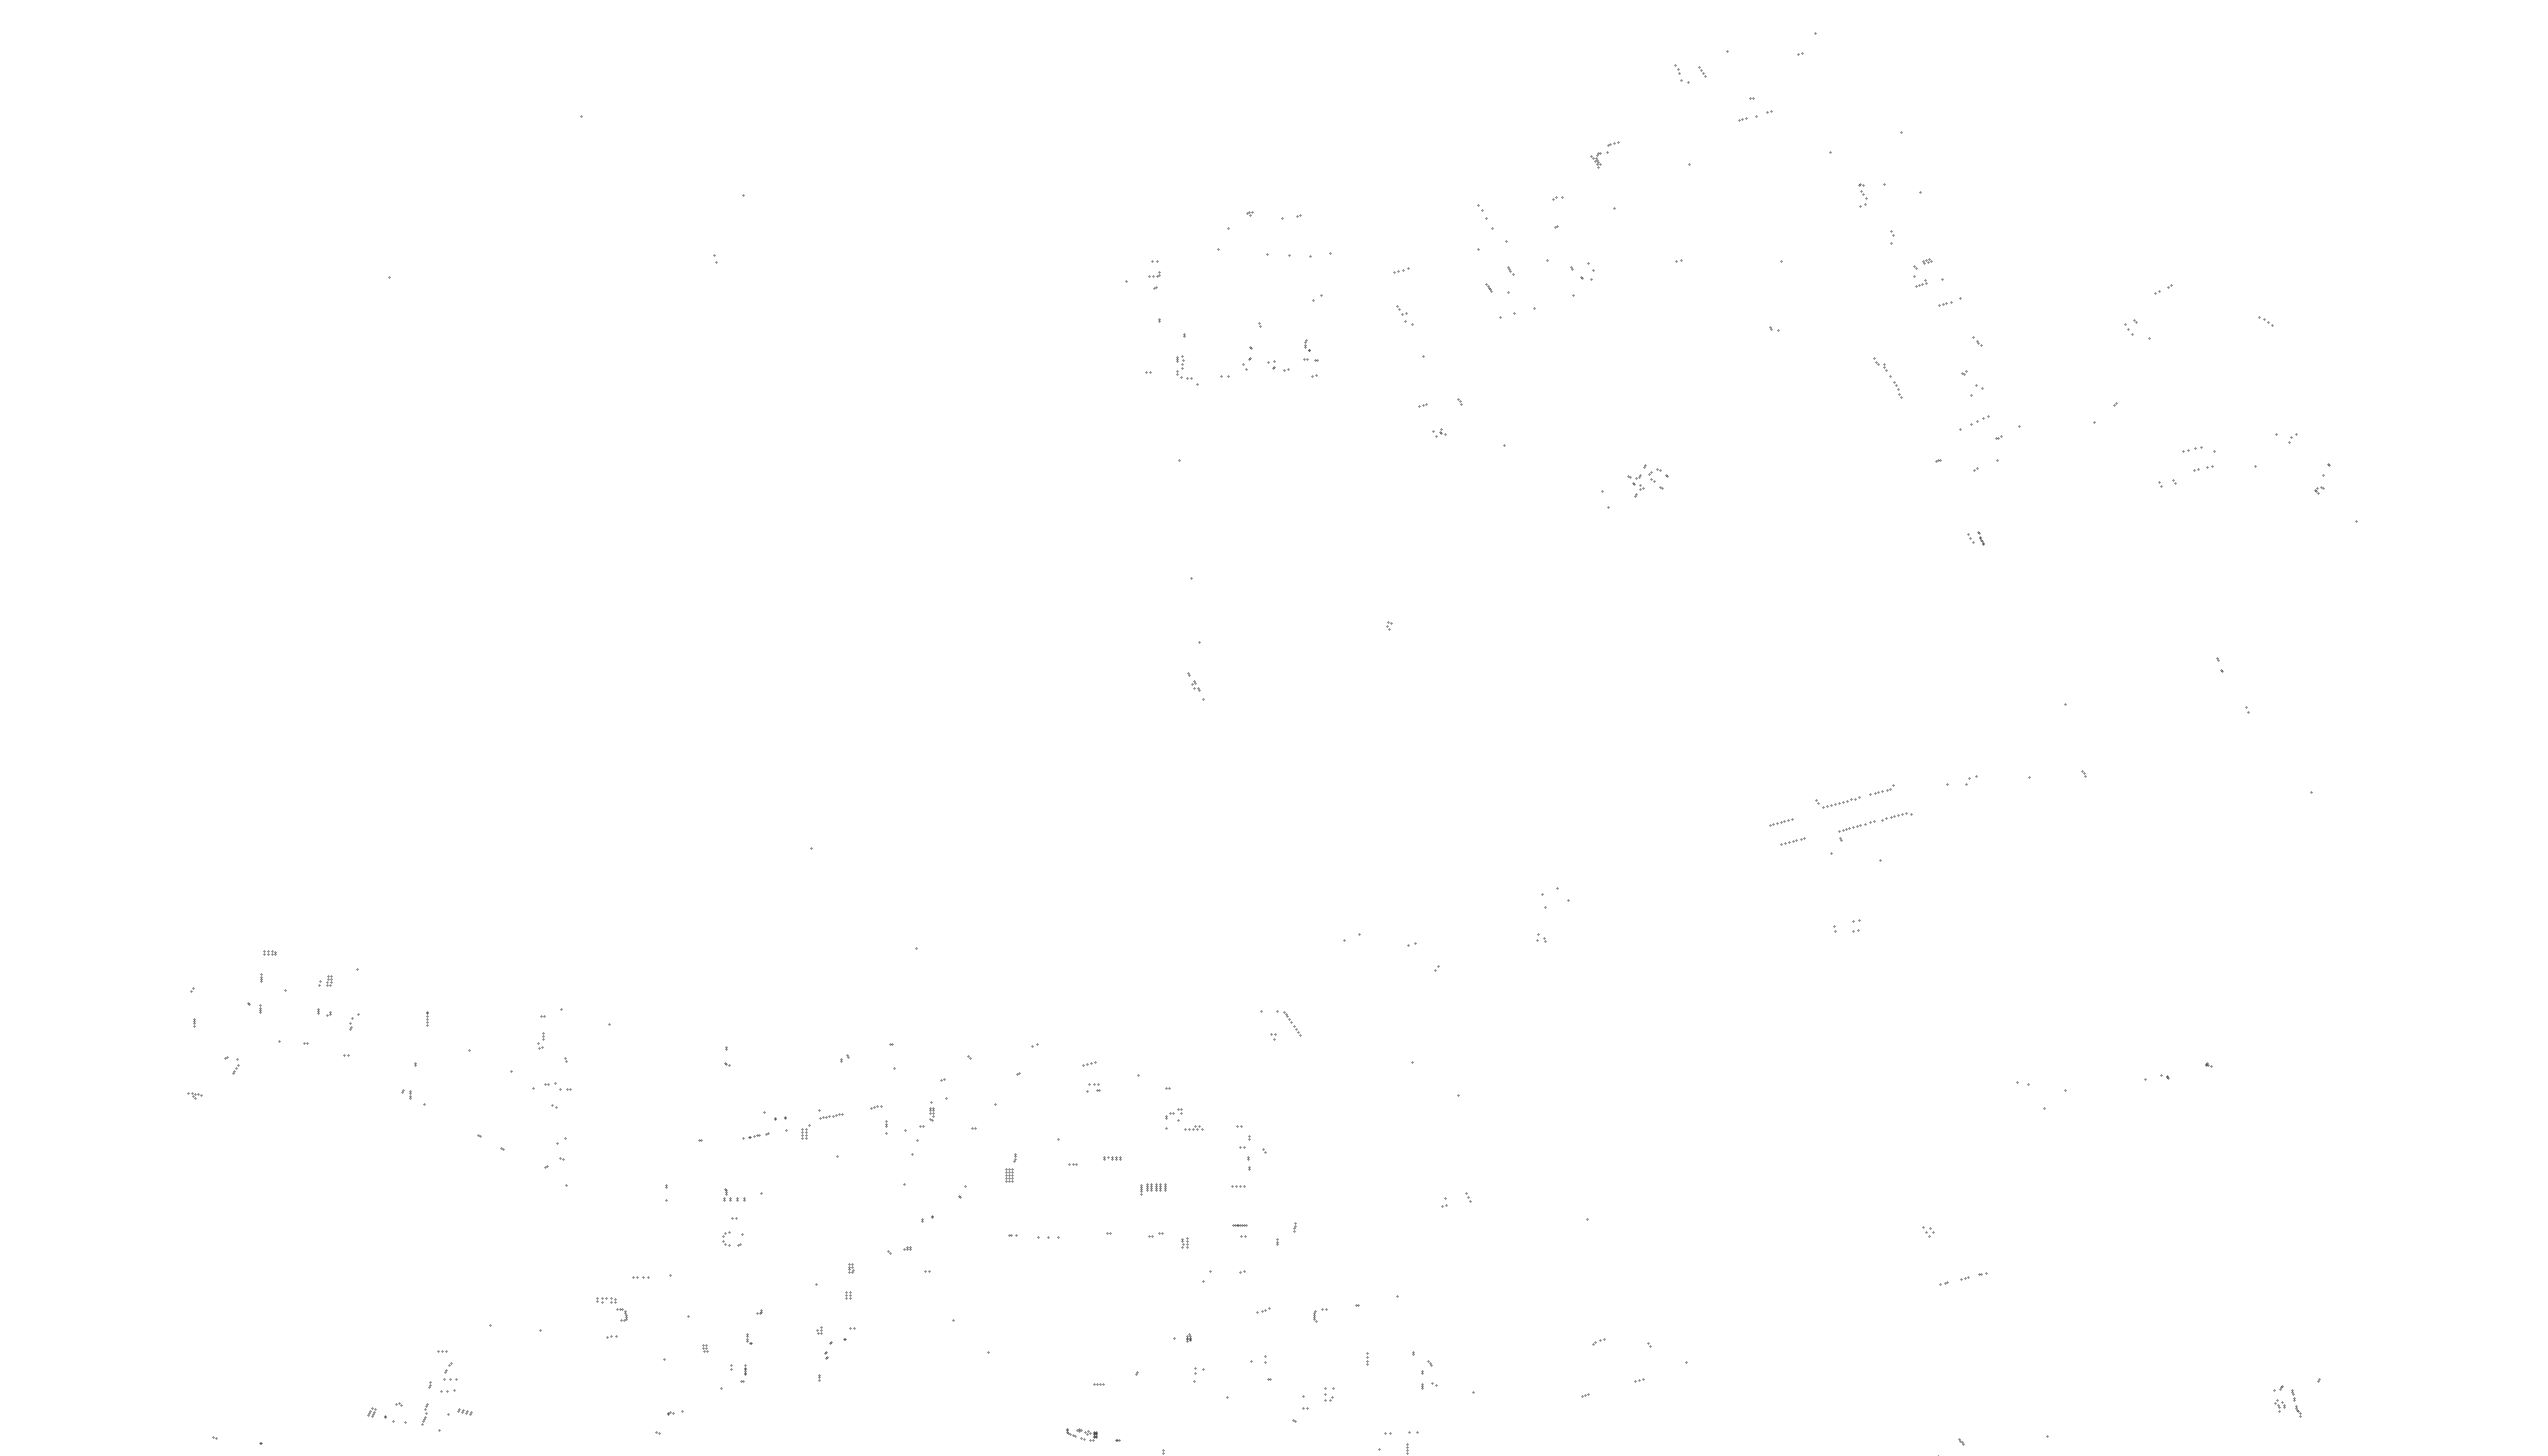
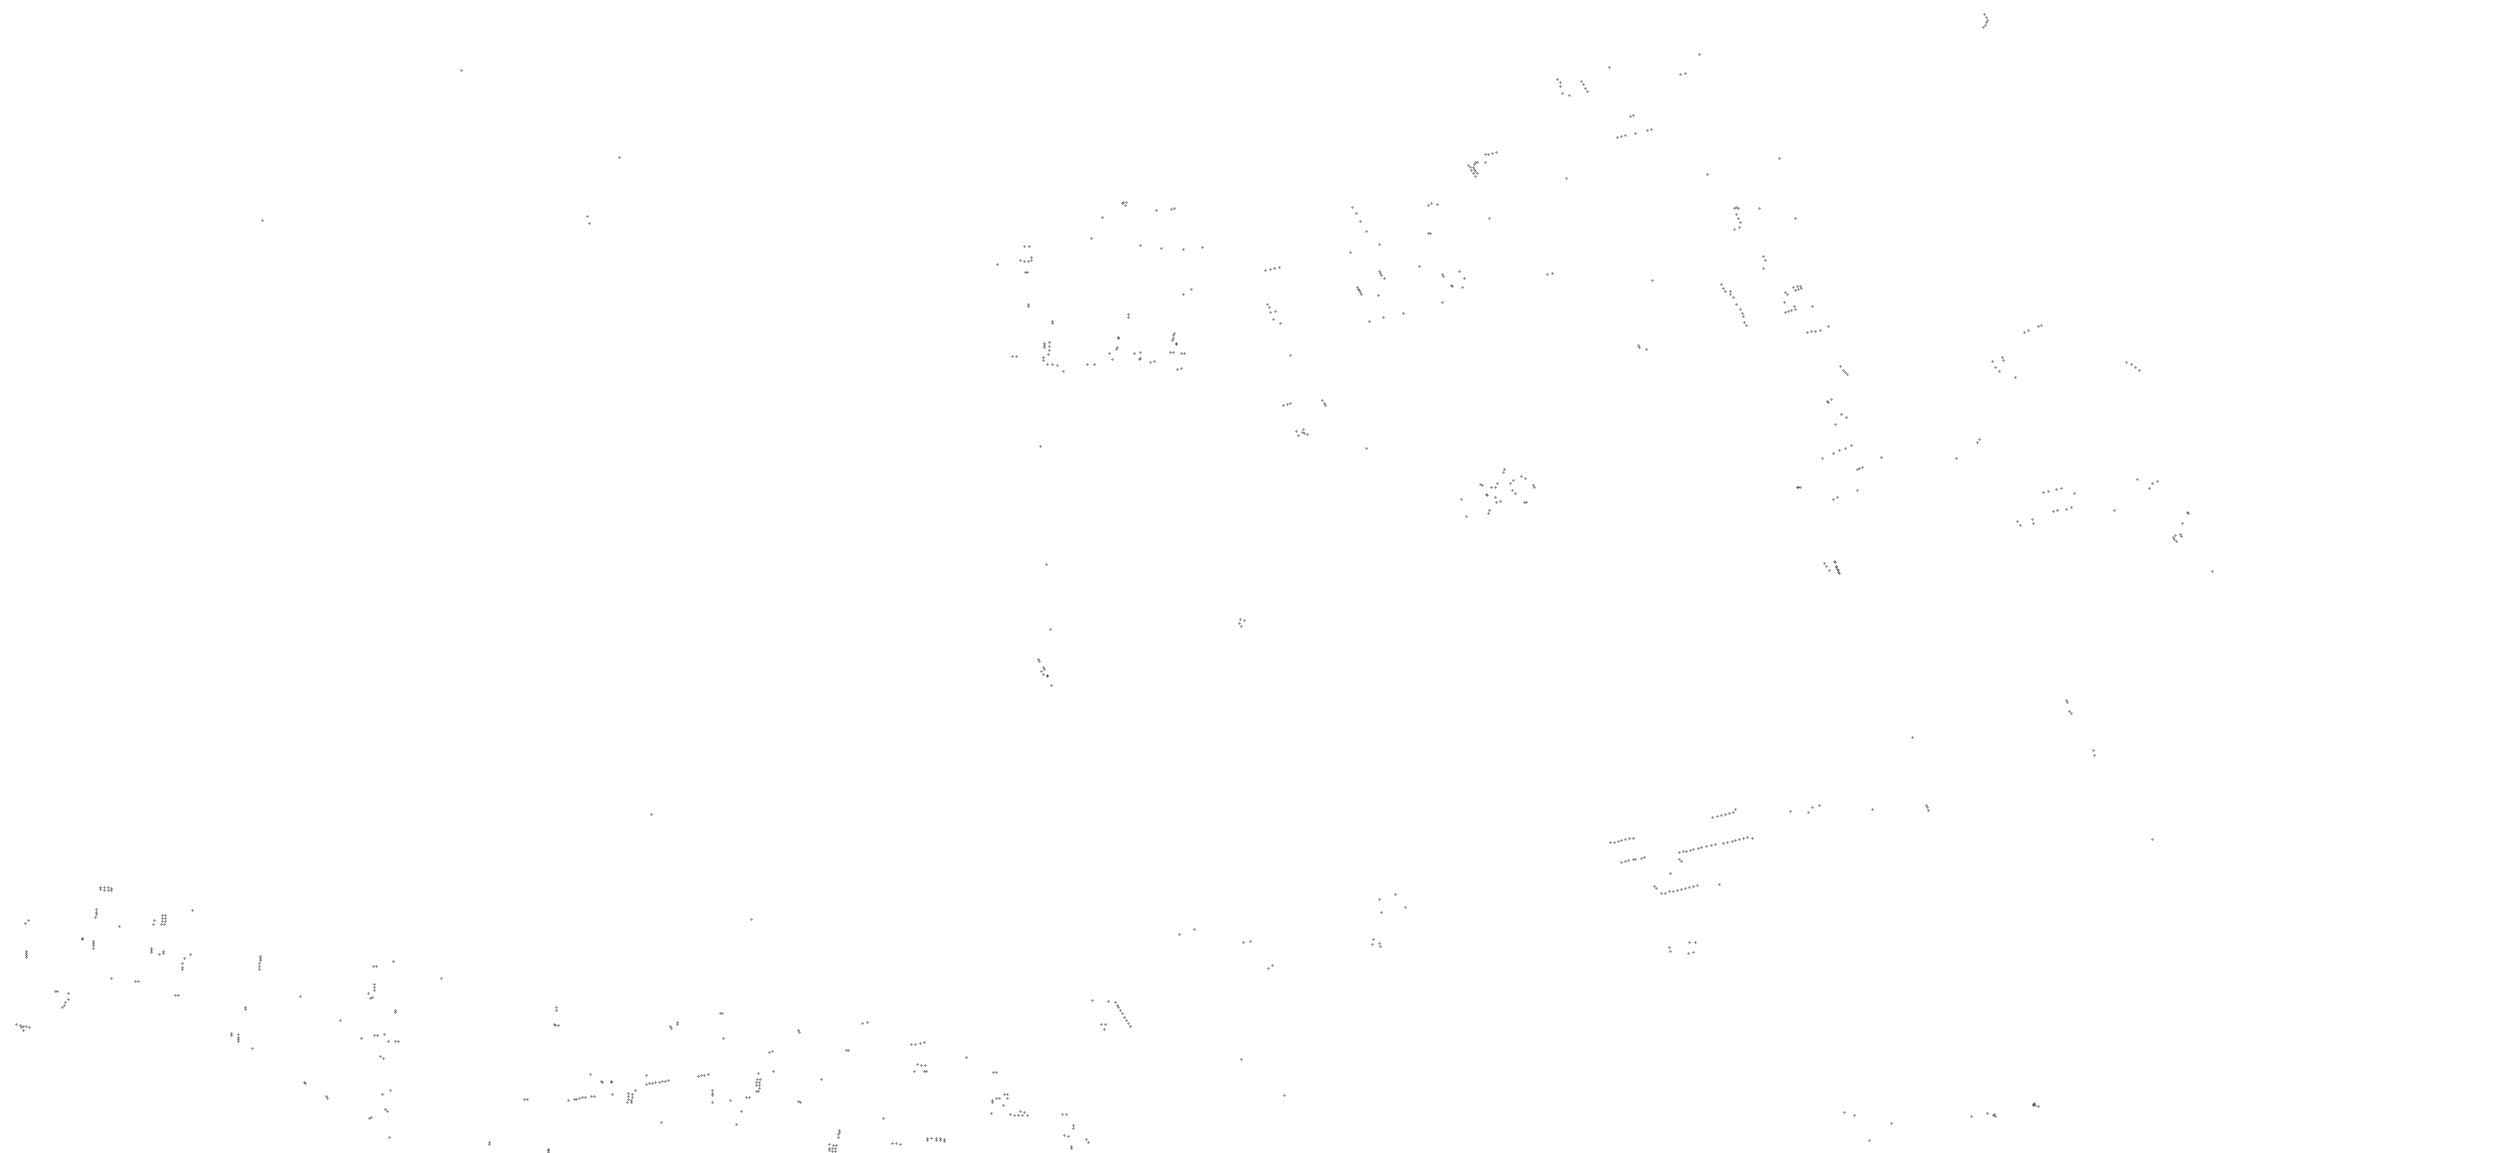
part: (1887, 377) -> (1733, 304), moved
part: (1647, 480) -> (1506, 491), size x1.4
part: (1837, 802) -> (1675, 889), moved

